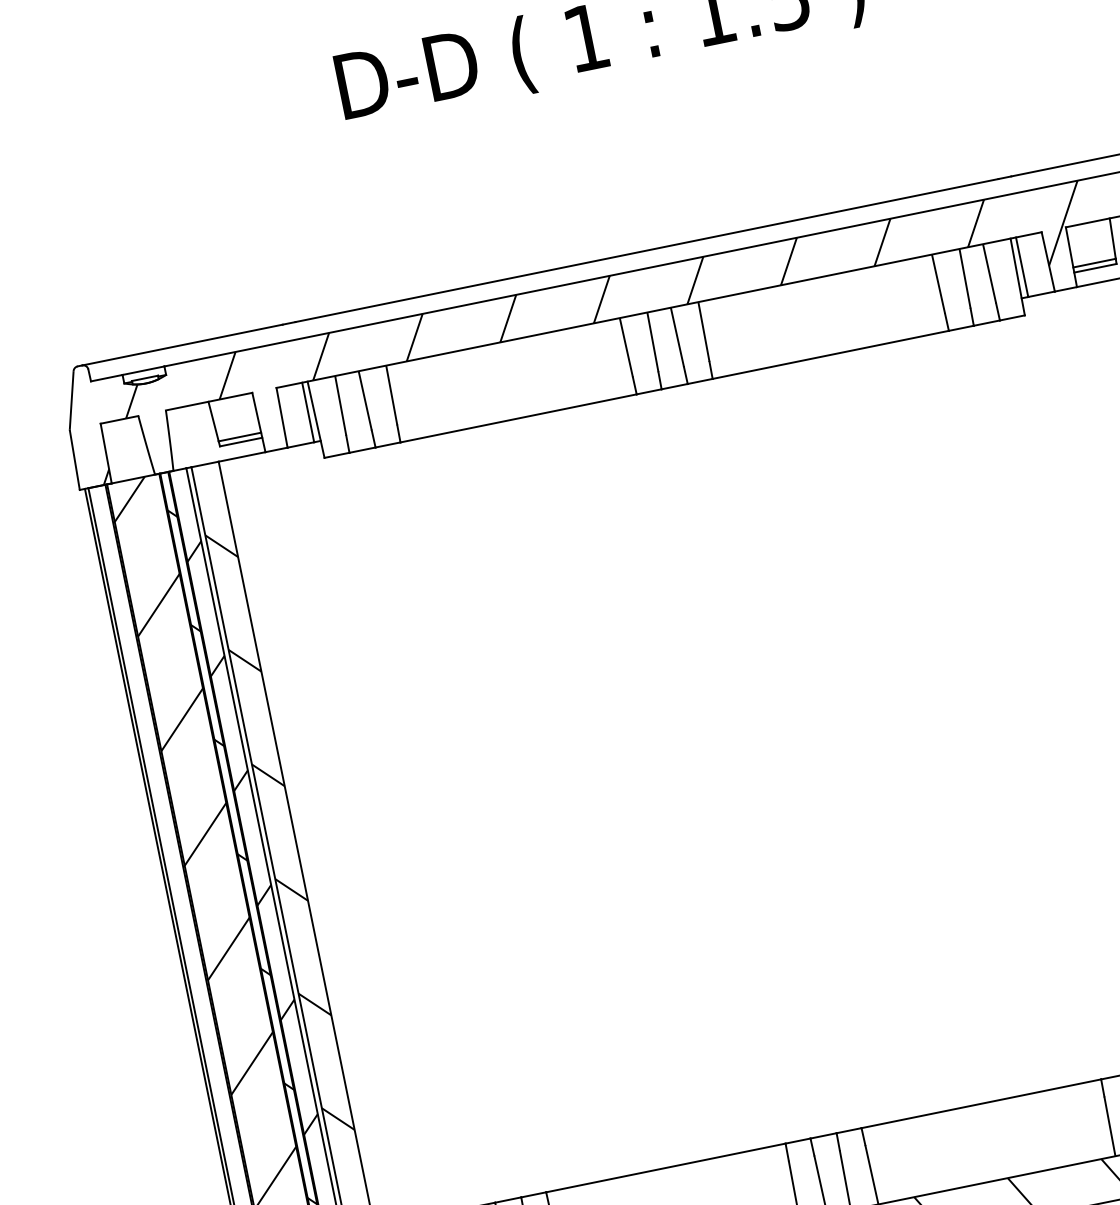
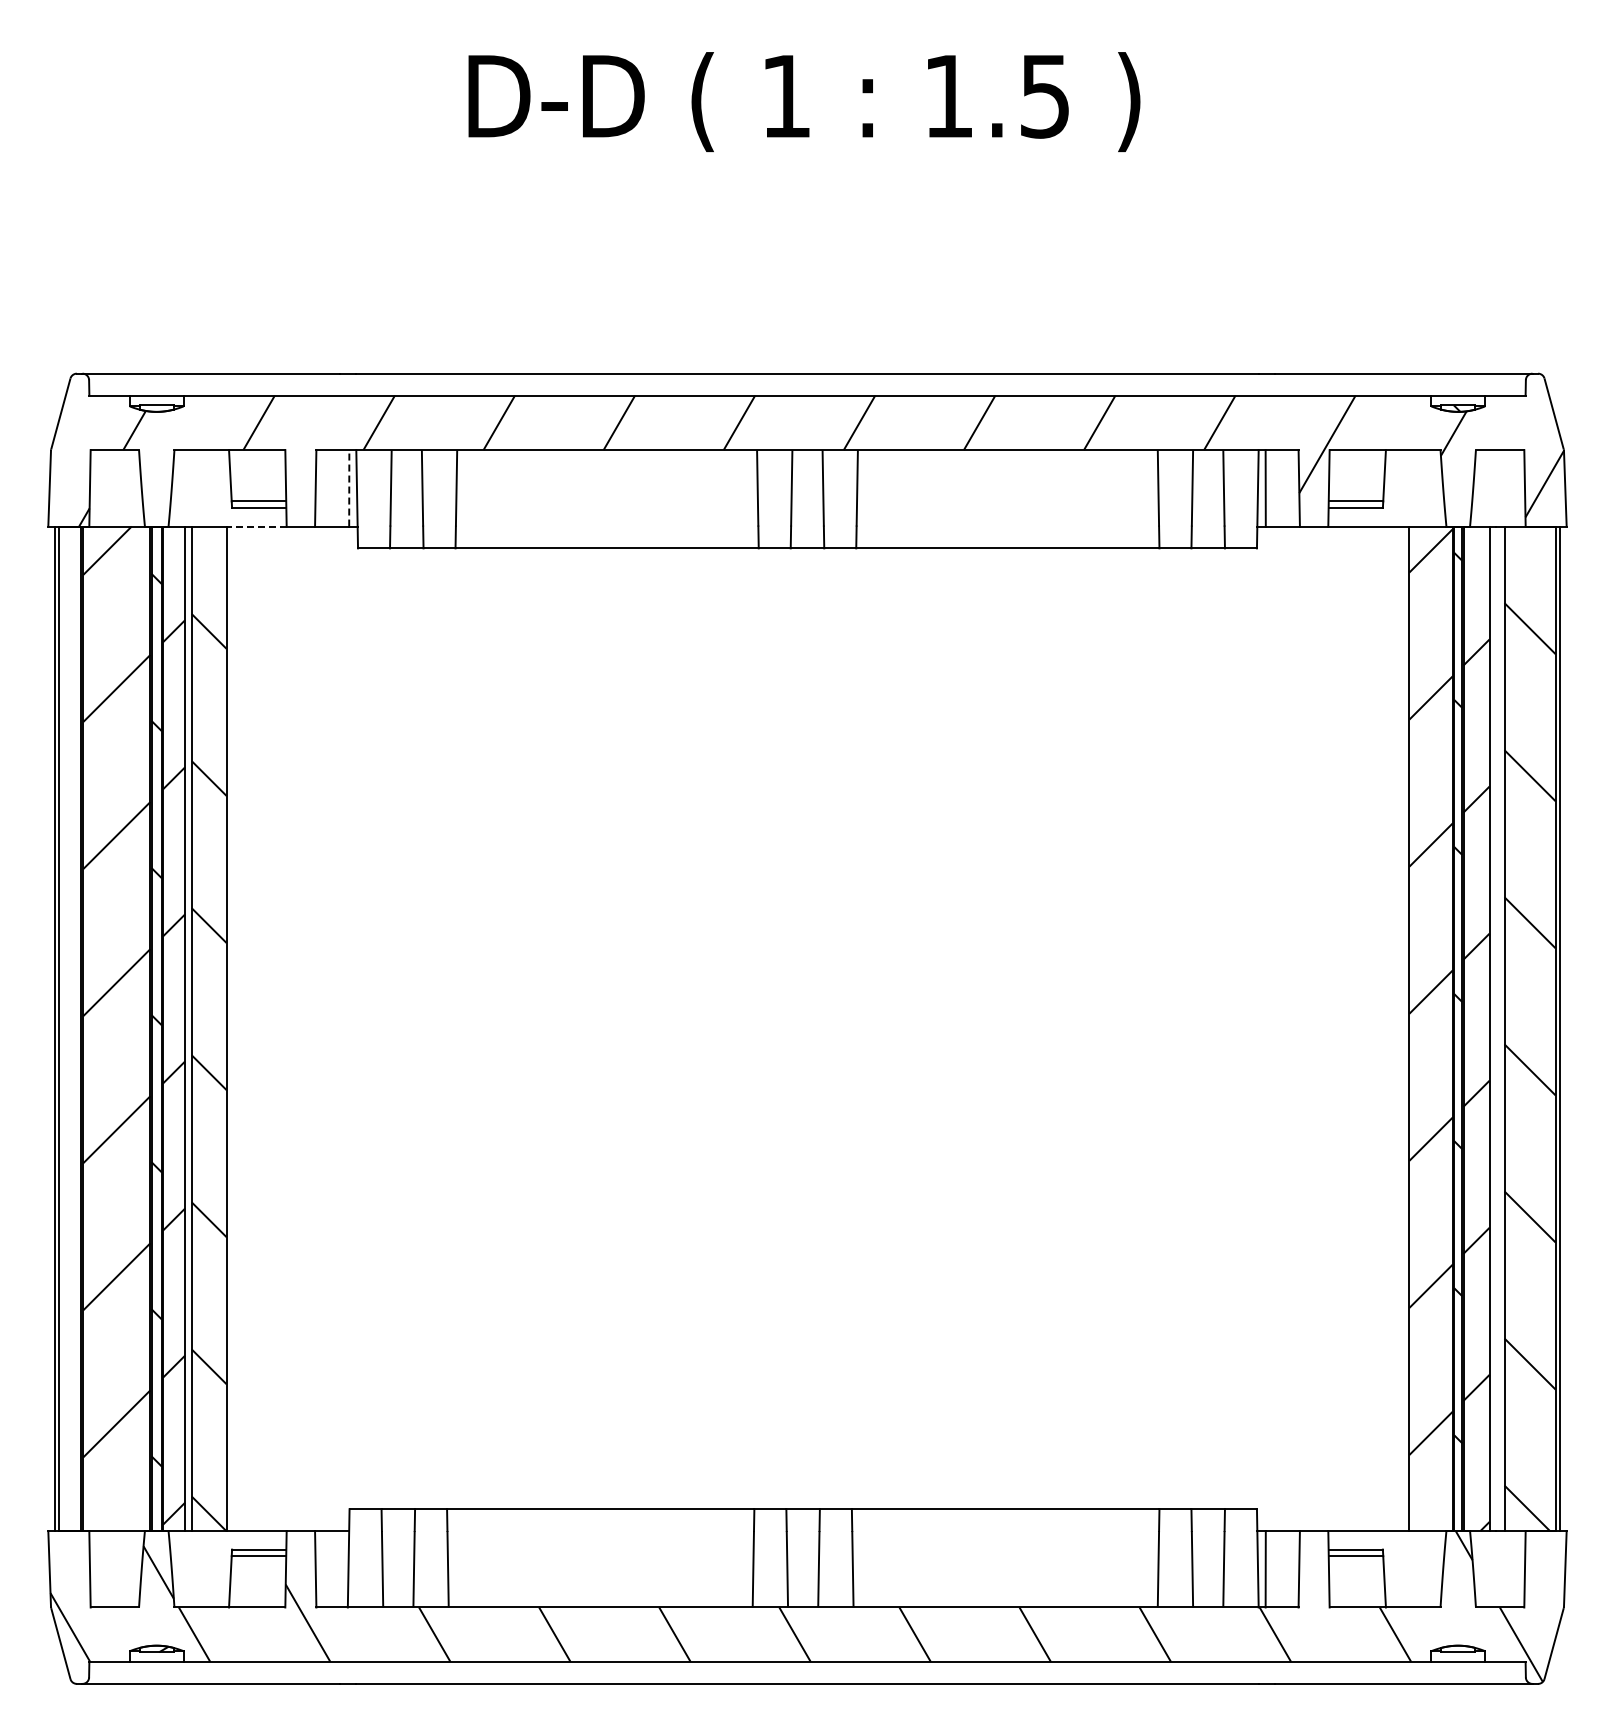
line: (308, 411) -> (349, 487), solid -> dashed
line: (241, 456) -> (256, 526), solid -> dashed

